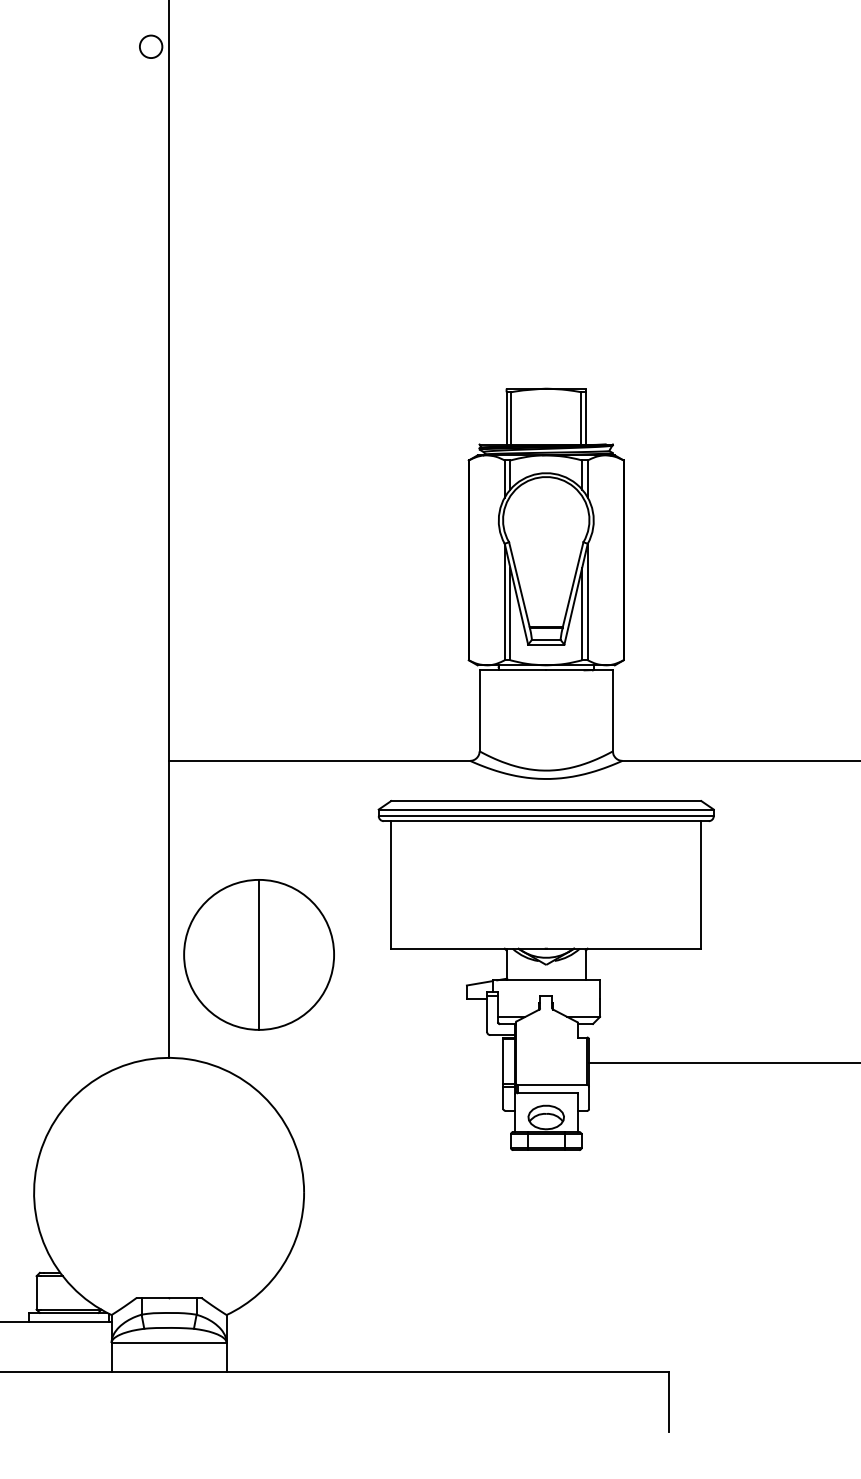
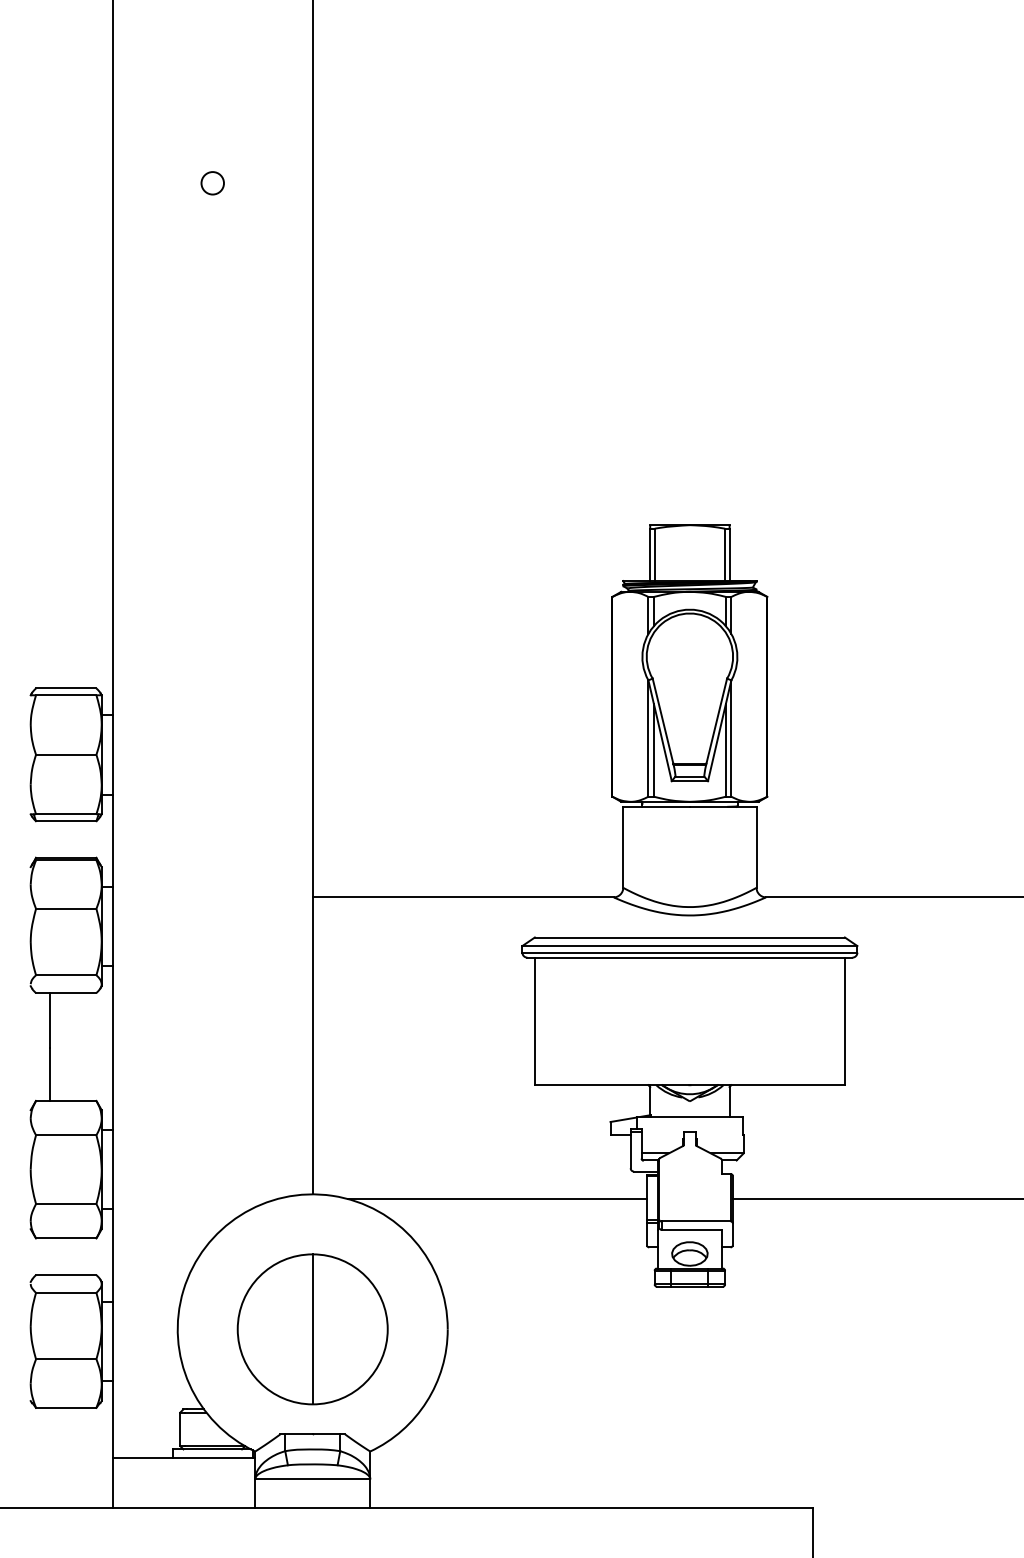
circle: (150, 47) -> (212, 183), moved
part: (258, 955) -> (312, 1329), moved
line: (353, 1062) -> (497, 1198), added

